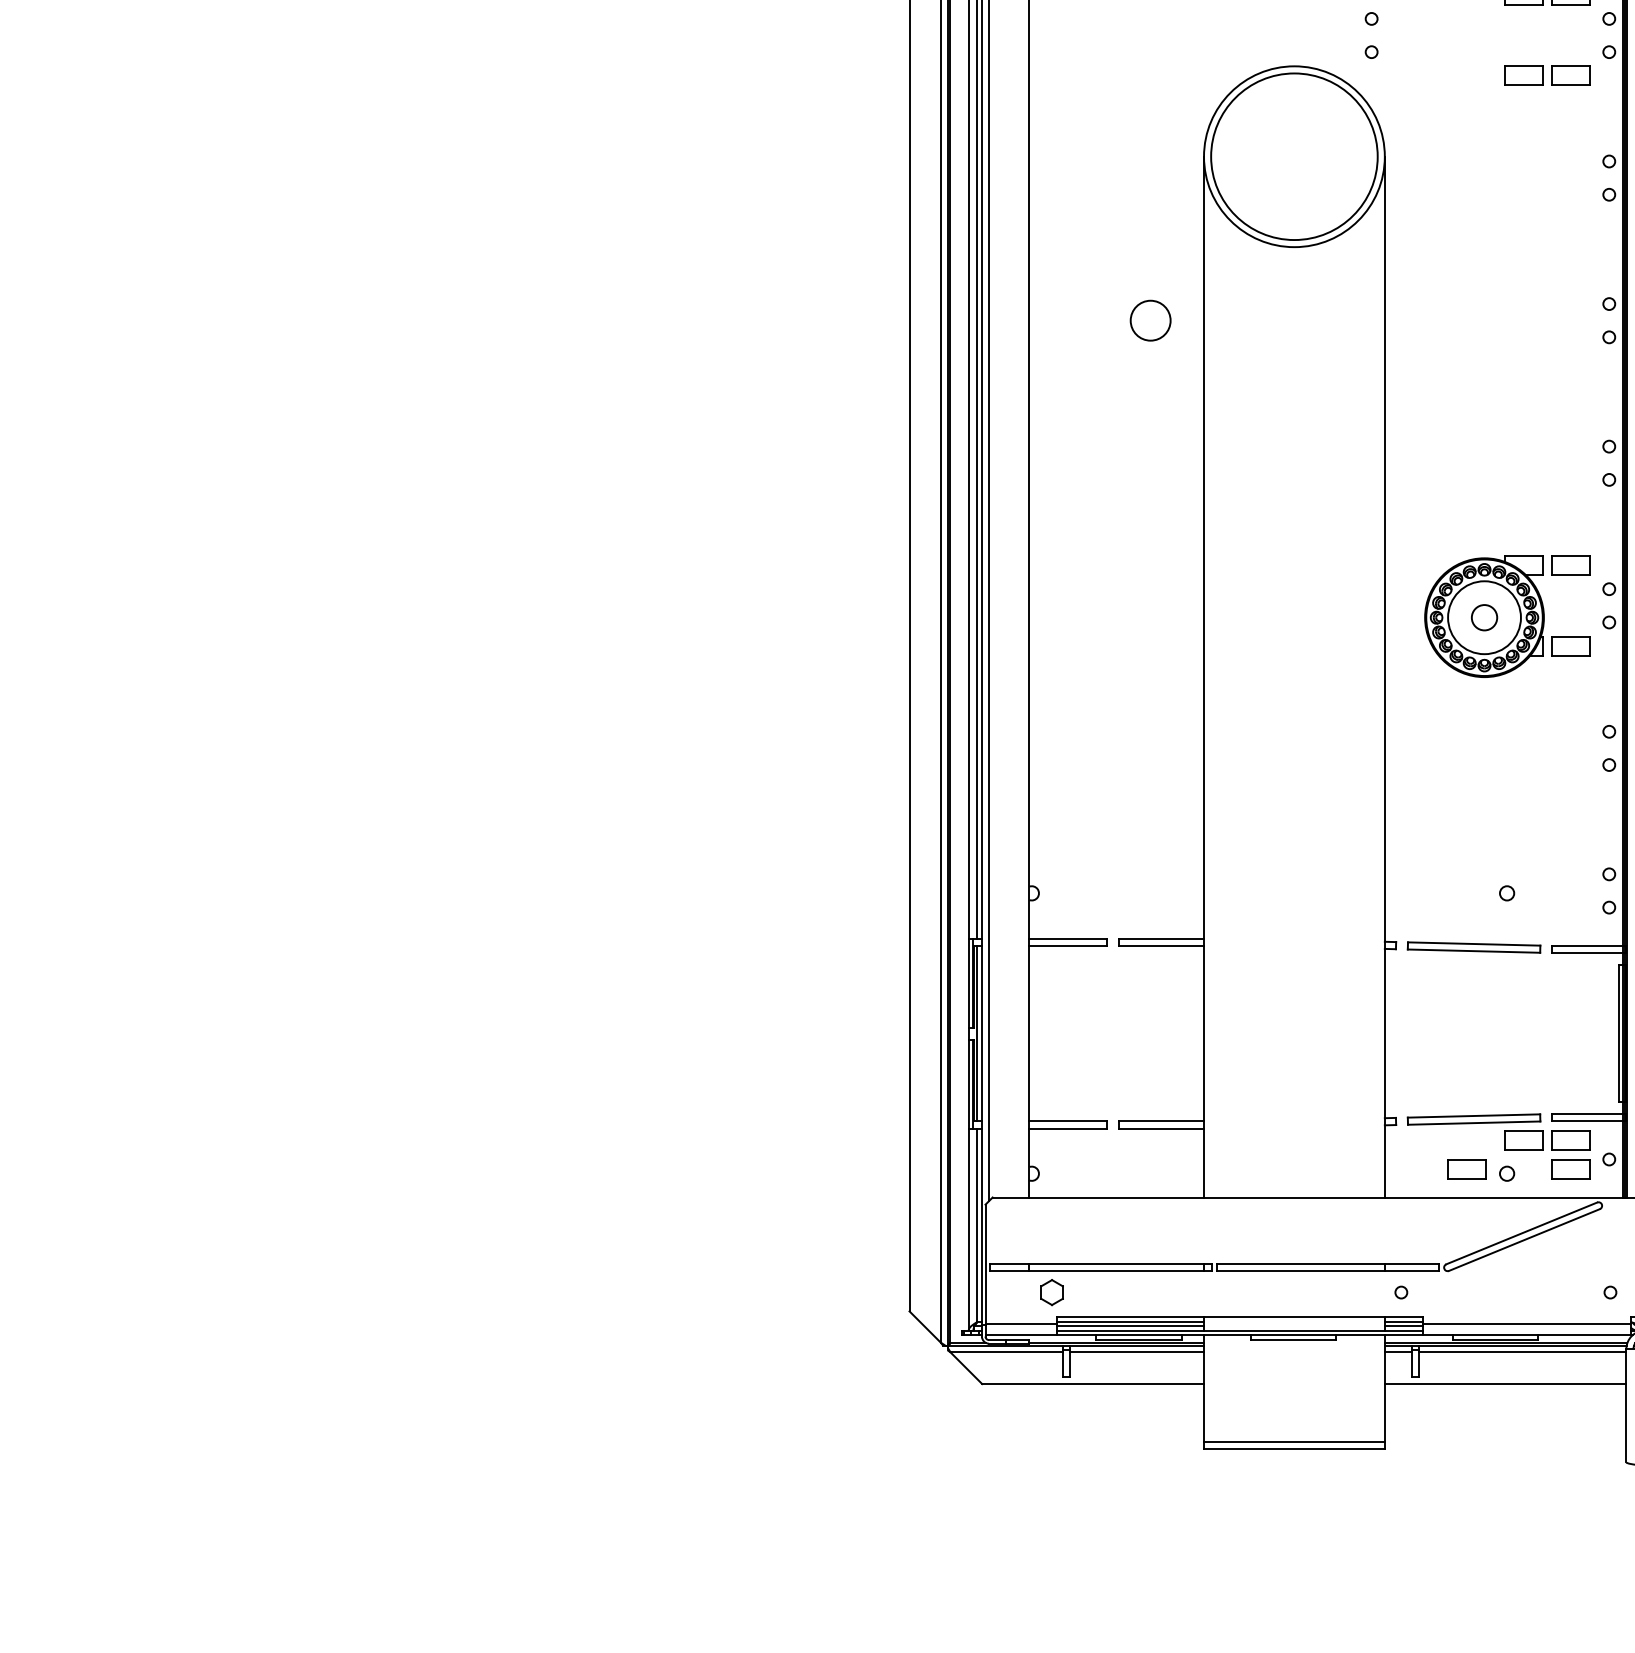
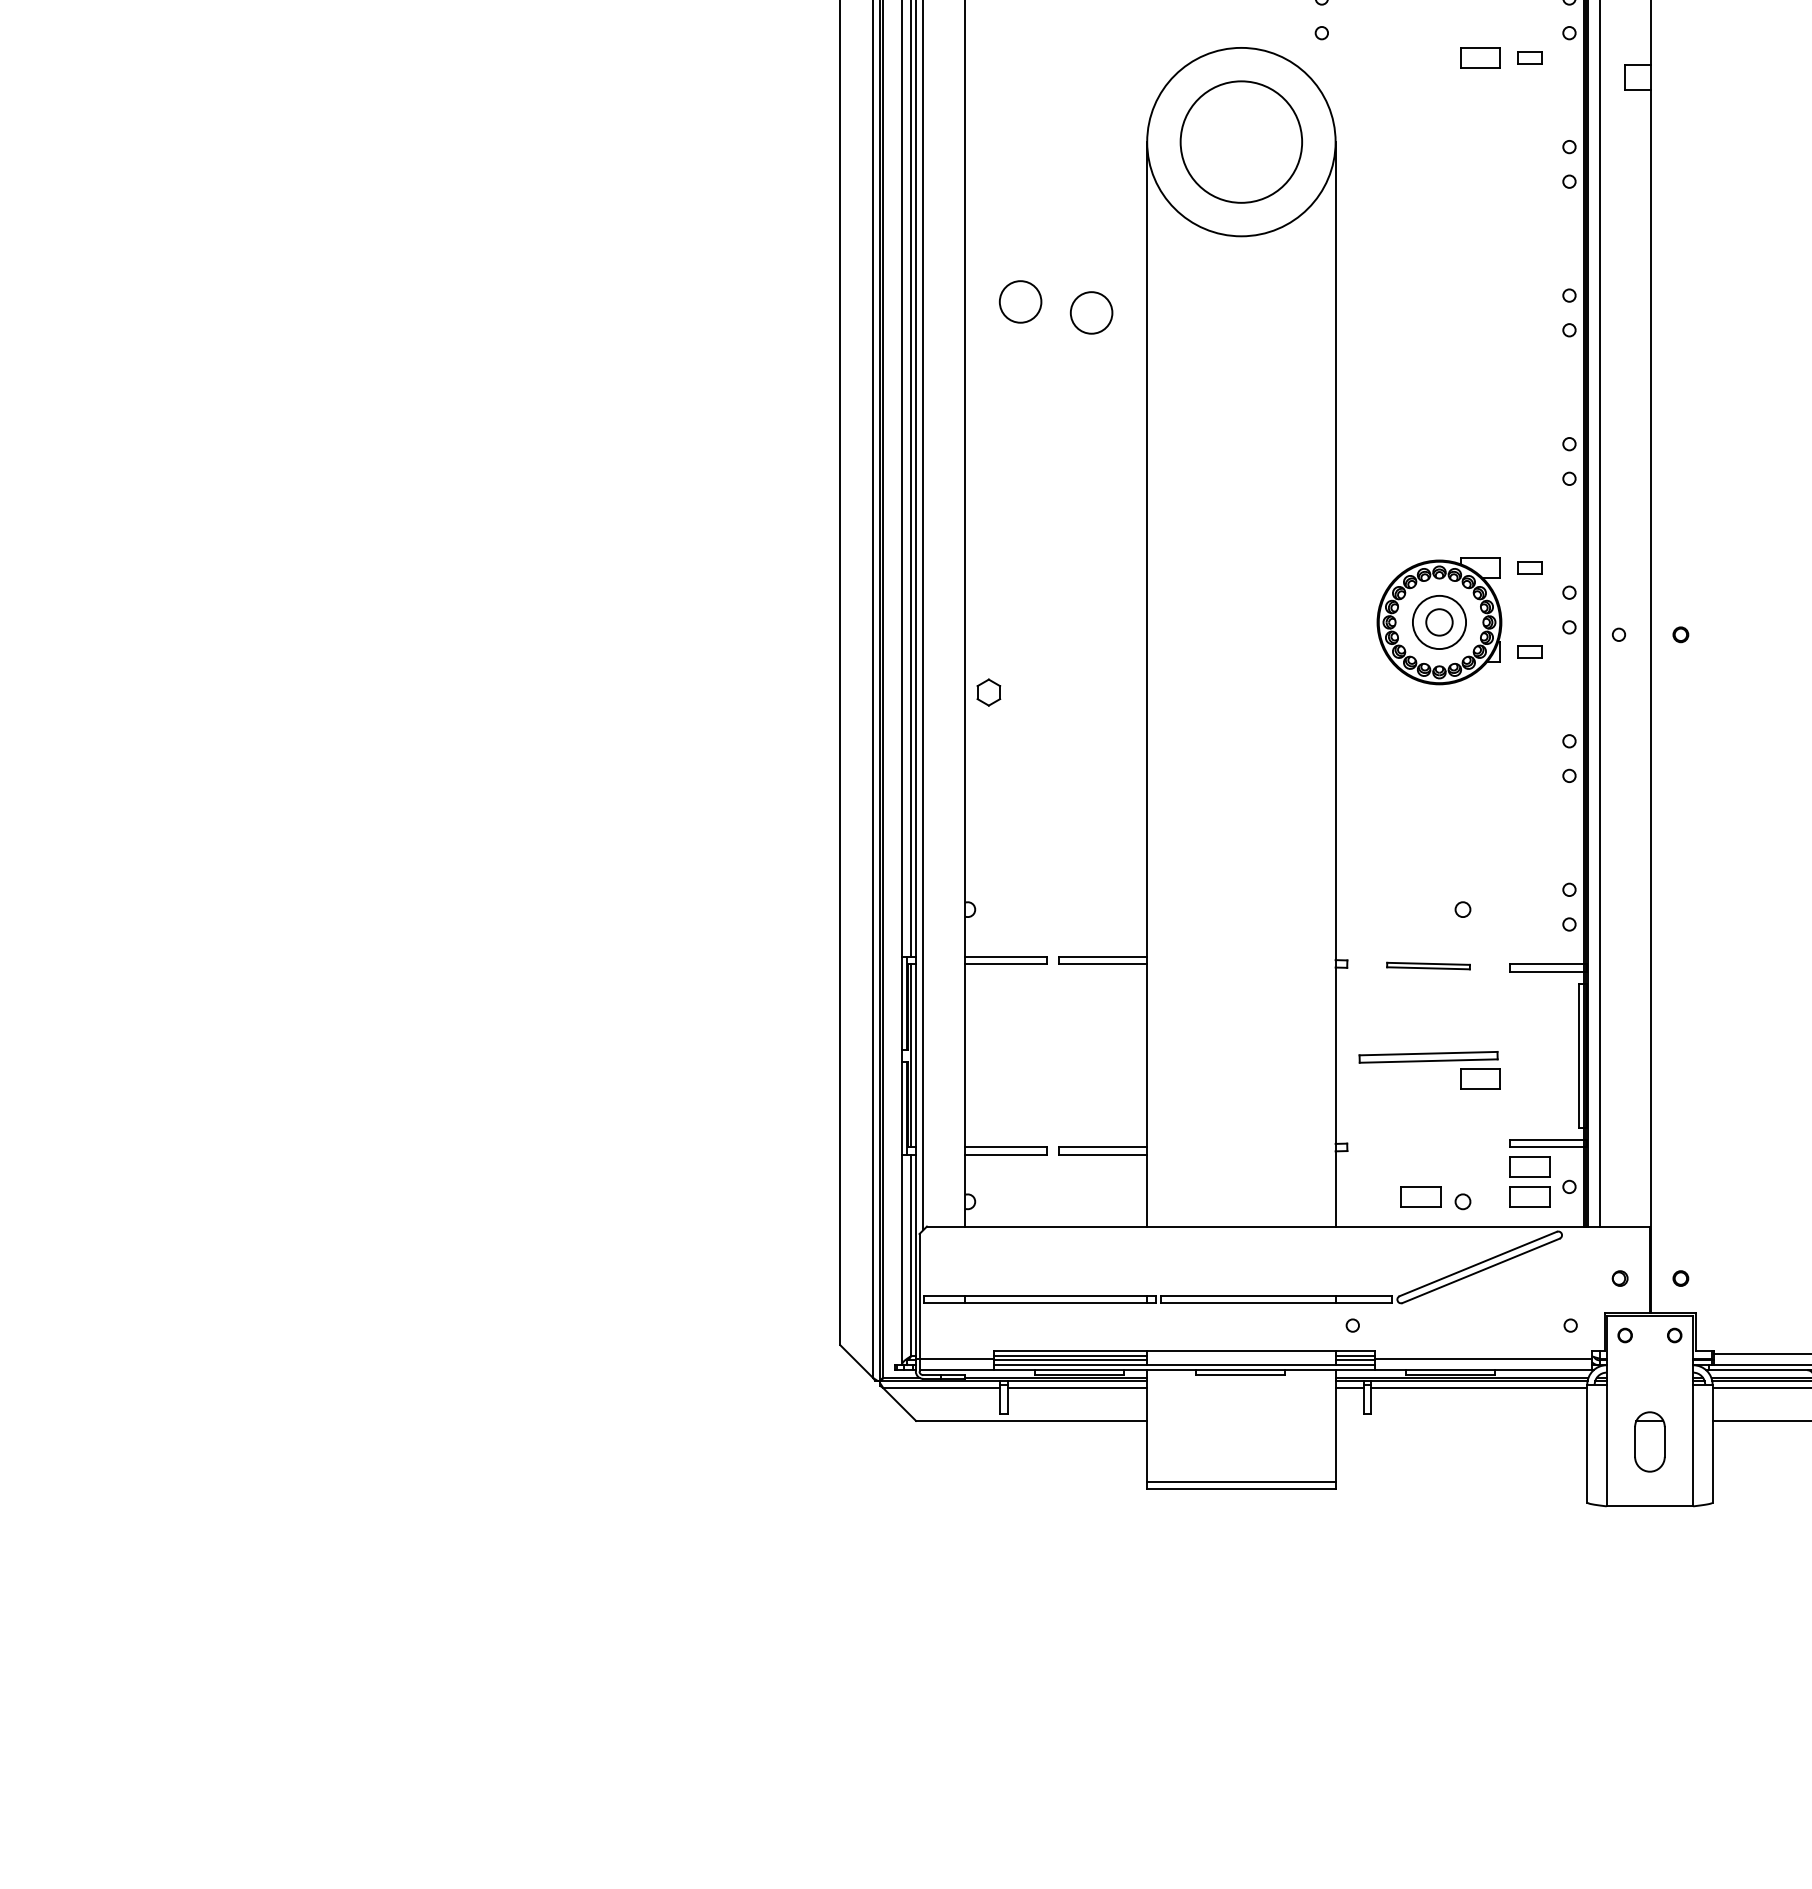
part: (1570, 75) -> (1529, 57), size x0.6
circle: (1294, 156) -> (1241, 141), size x0.7
circle: (1082, 309) -> (1020, 301), added
part: (1570, 565) -> (1529, 567), size x0.6
circle: (1484, 617) -> (1439, 622), size x0.7
part: (1570, 645) -> (1529, 651), size x0.6
part: (1473, 946) -> (1428, 965), size x0.6
part: (1474, 1123) -> (1429, 1061), moved
part: (1051, 1292) -> (988, 692), moved
line: (1505, 1383) -> (1461, 1420), removed

